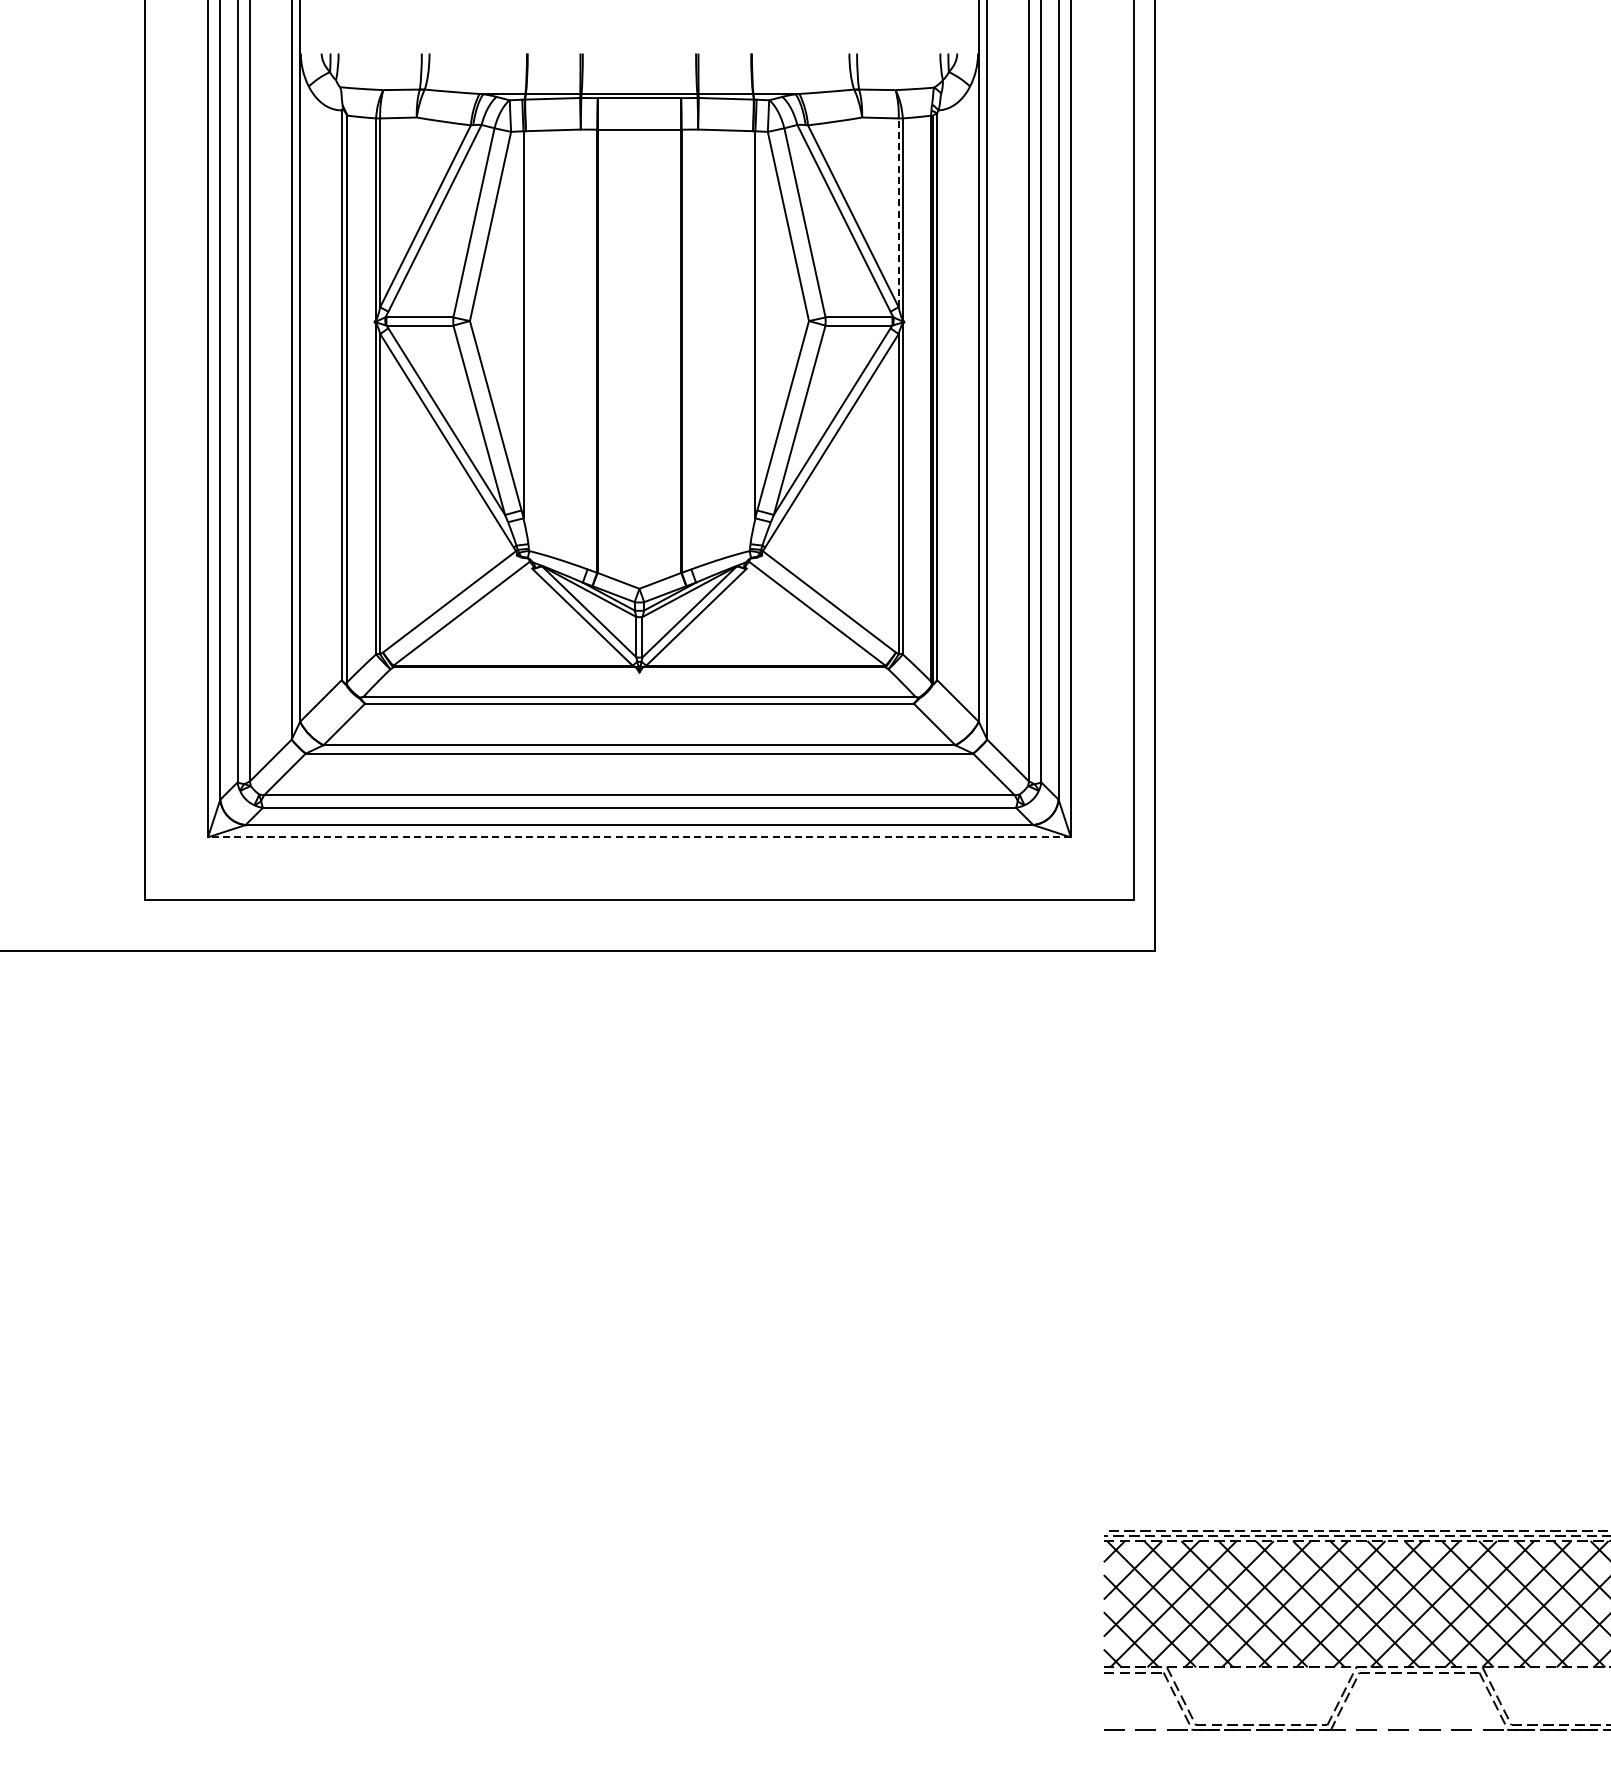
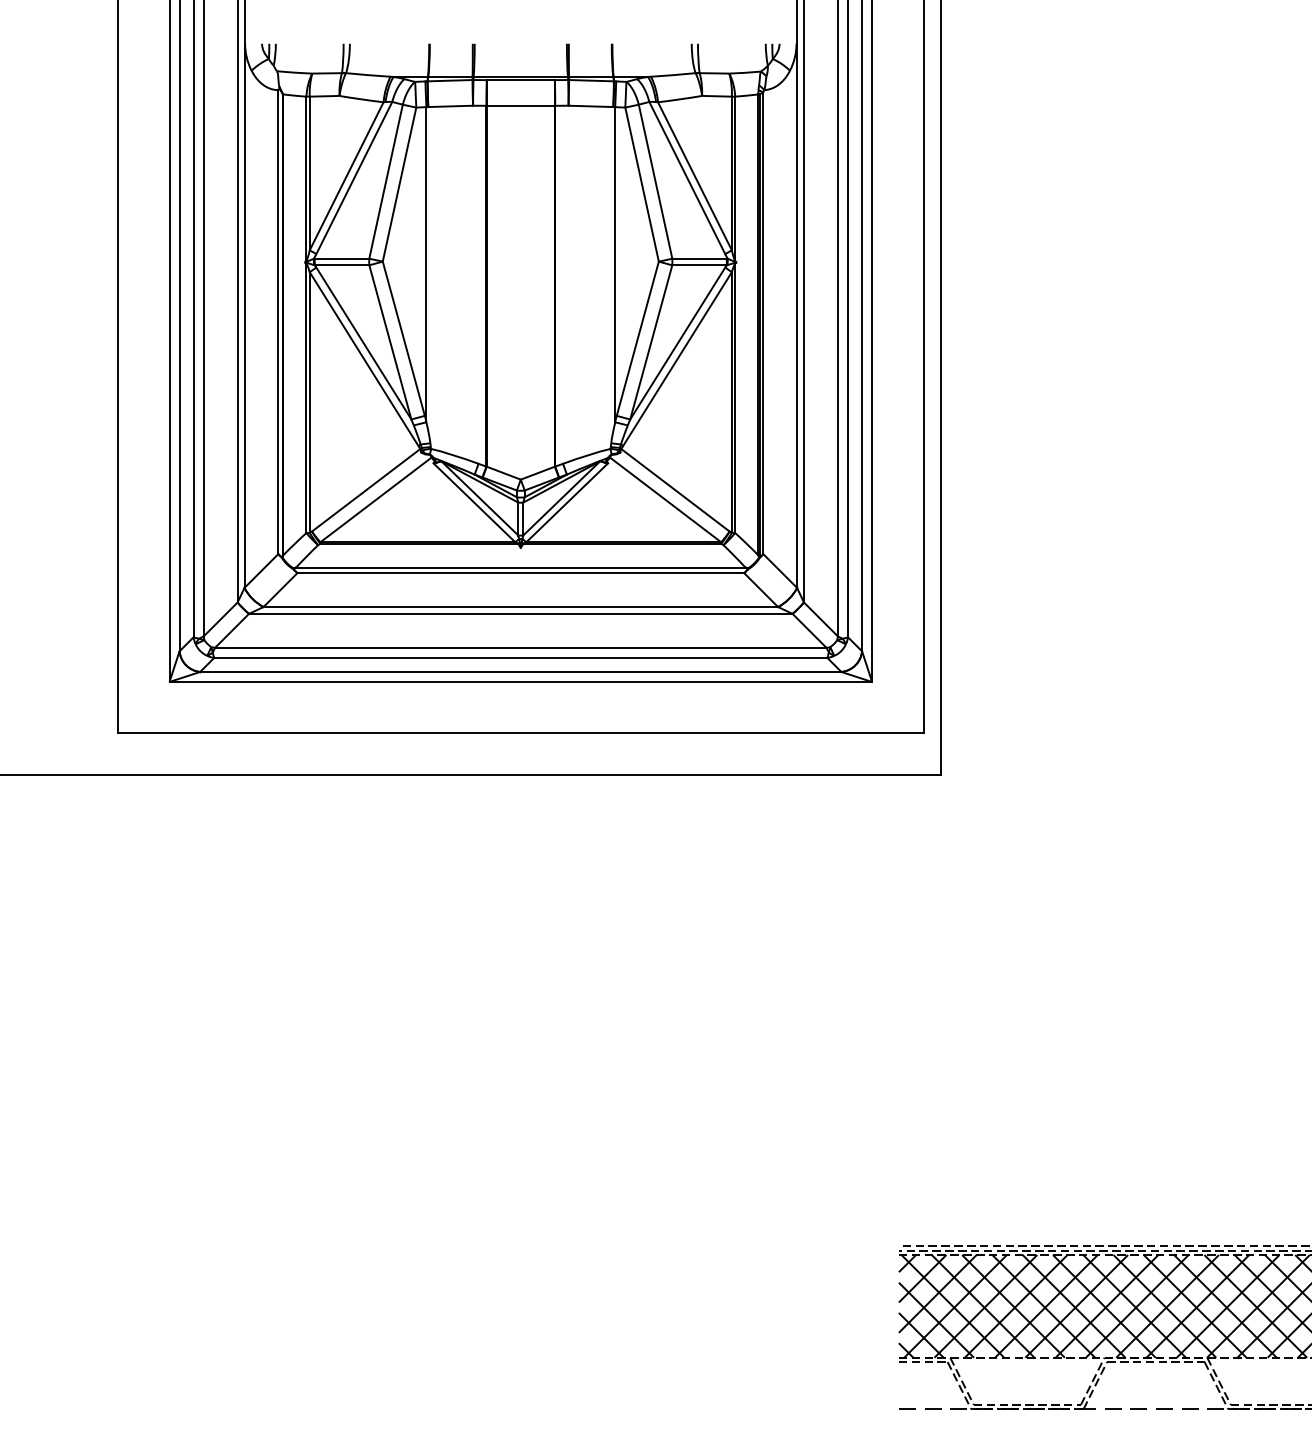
line: (898, 212) -> (731, 173), dashed -> solid
line: (638, 837) -> (520, 682), dashed -> solid

